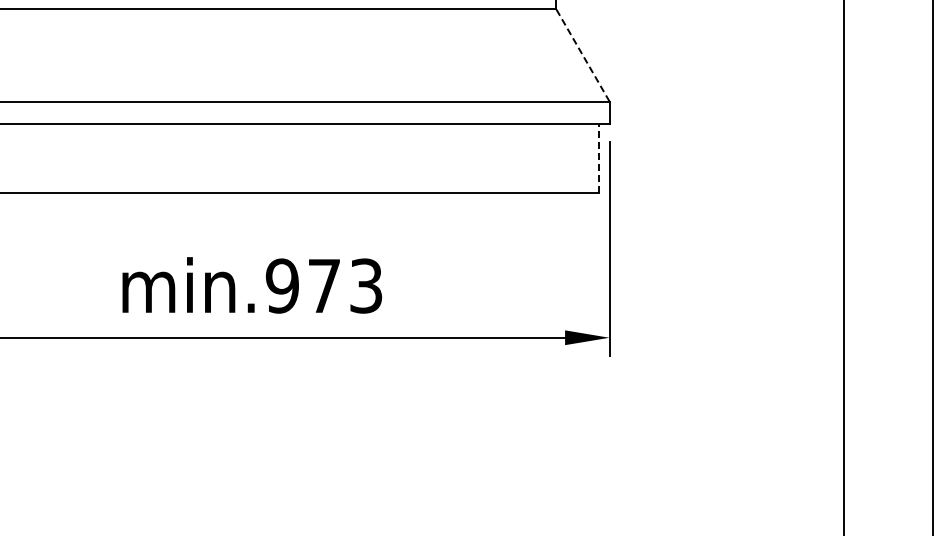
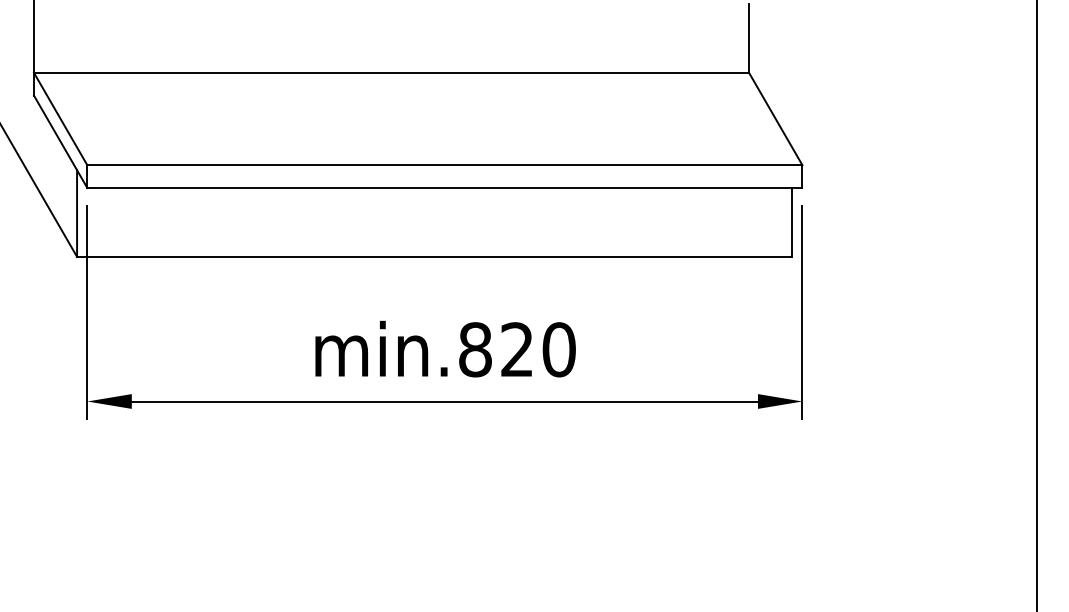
line: (582, 54) -> (775, 118), dashed -> solid
line: (599, 157) -> (792, 221), dashed -> solid
text: (323, 285) -> (516, 349), min.973 -> min.820

